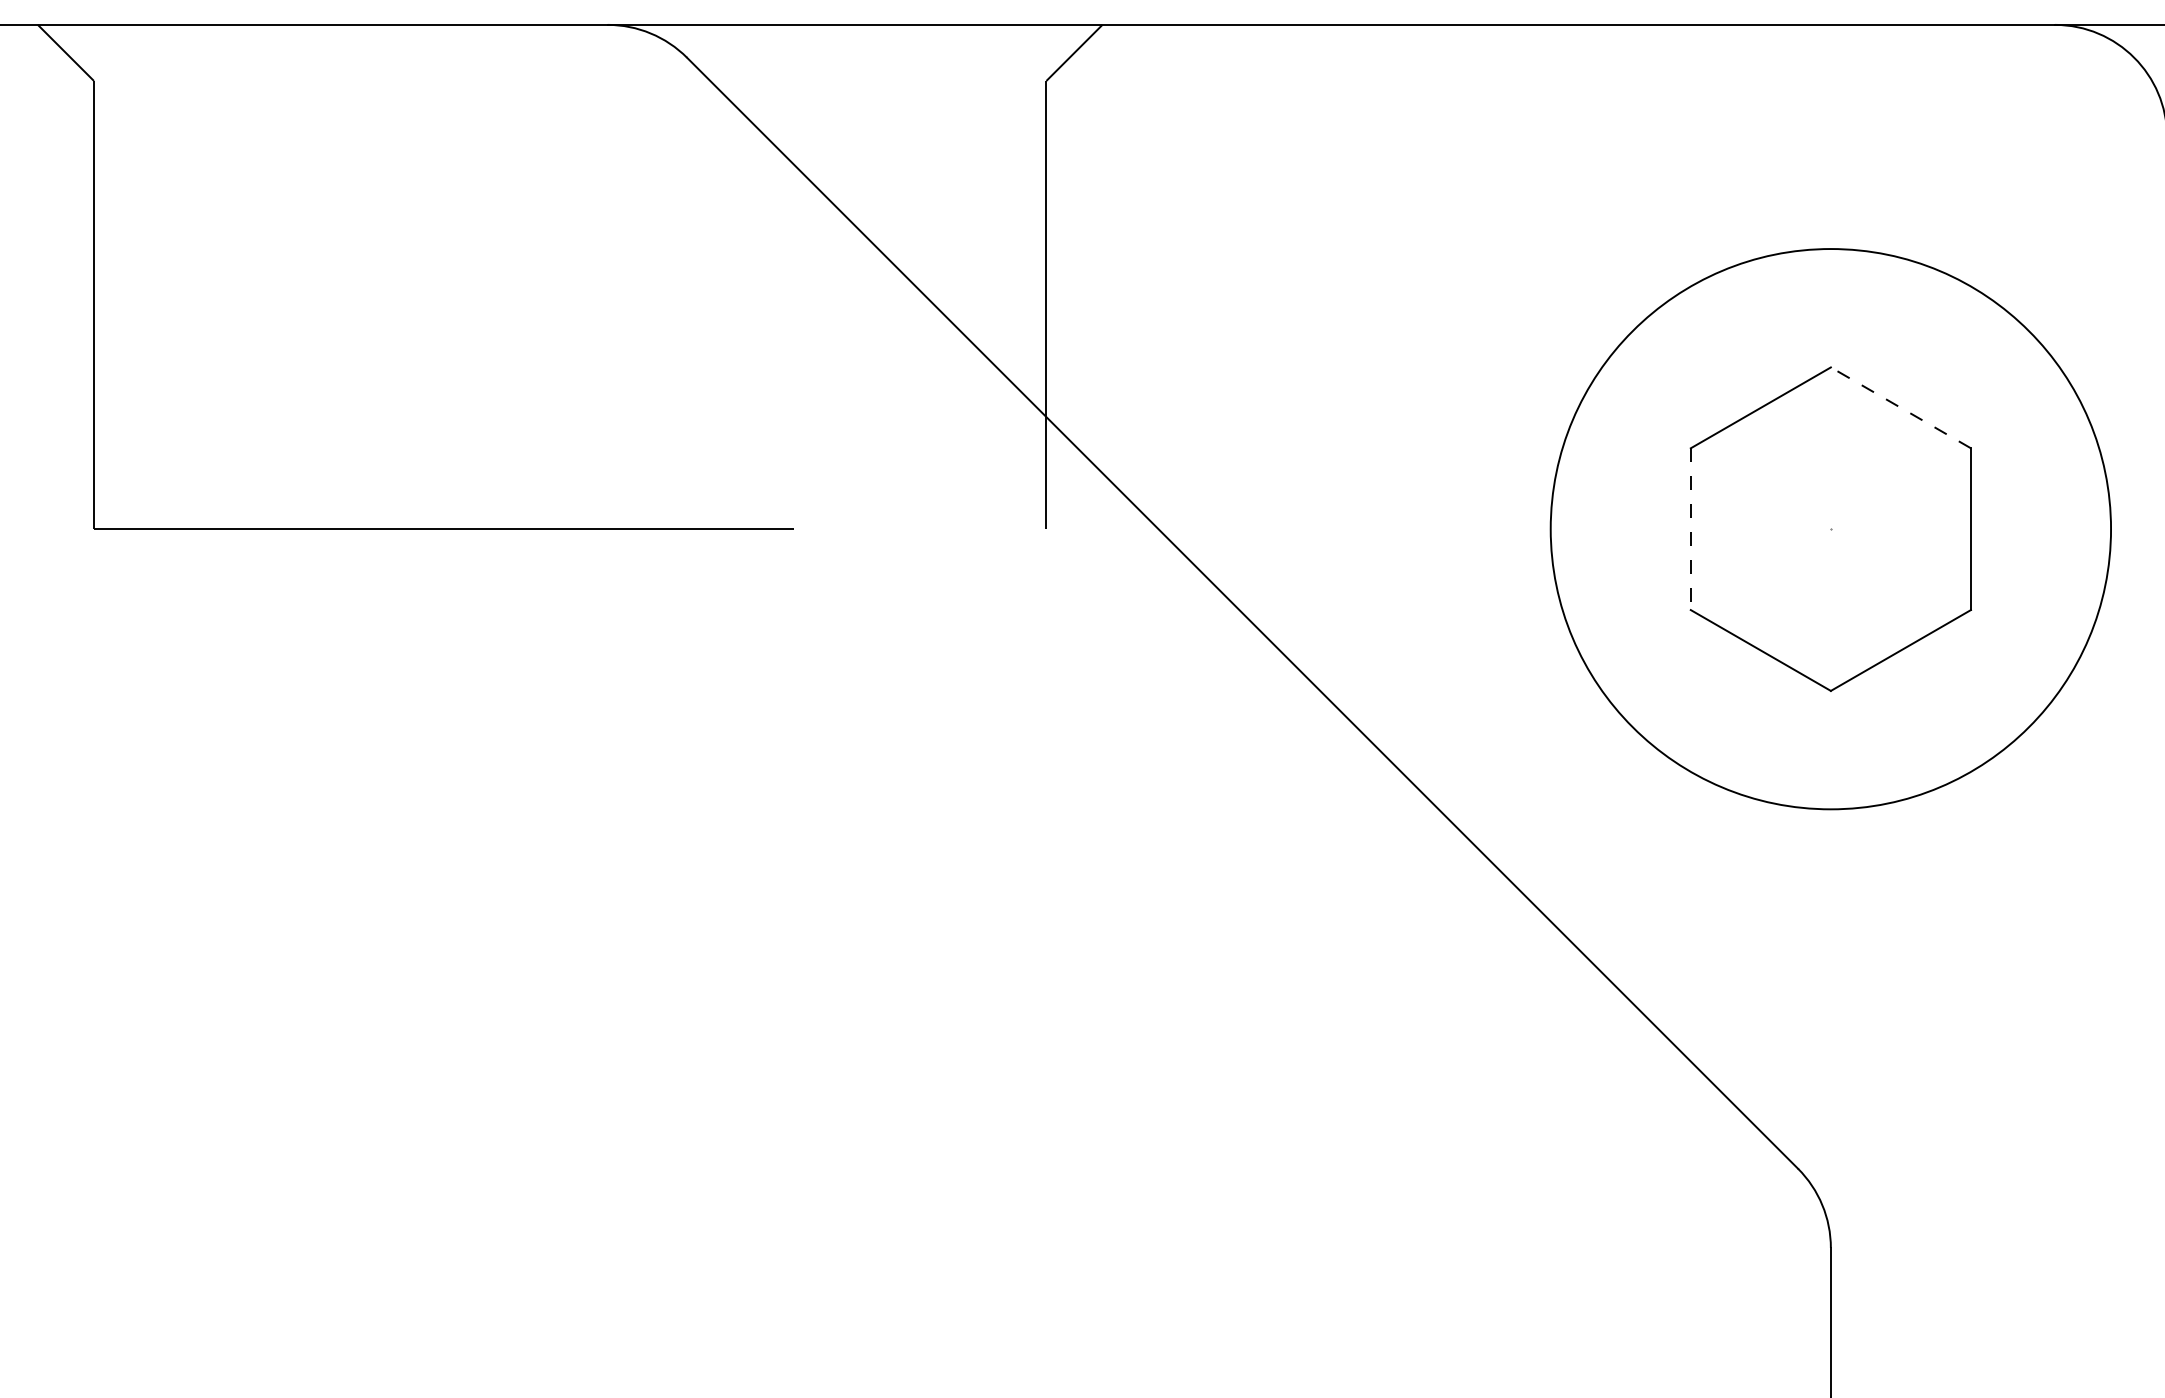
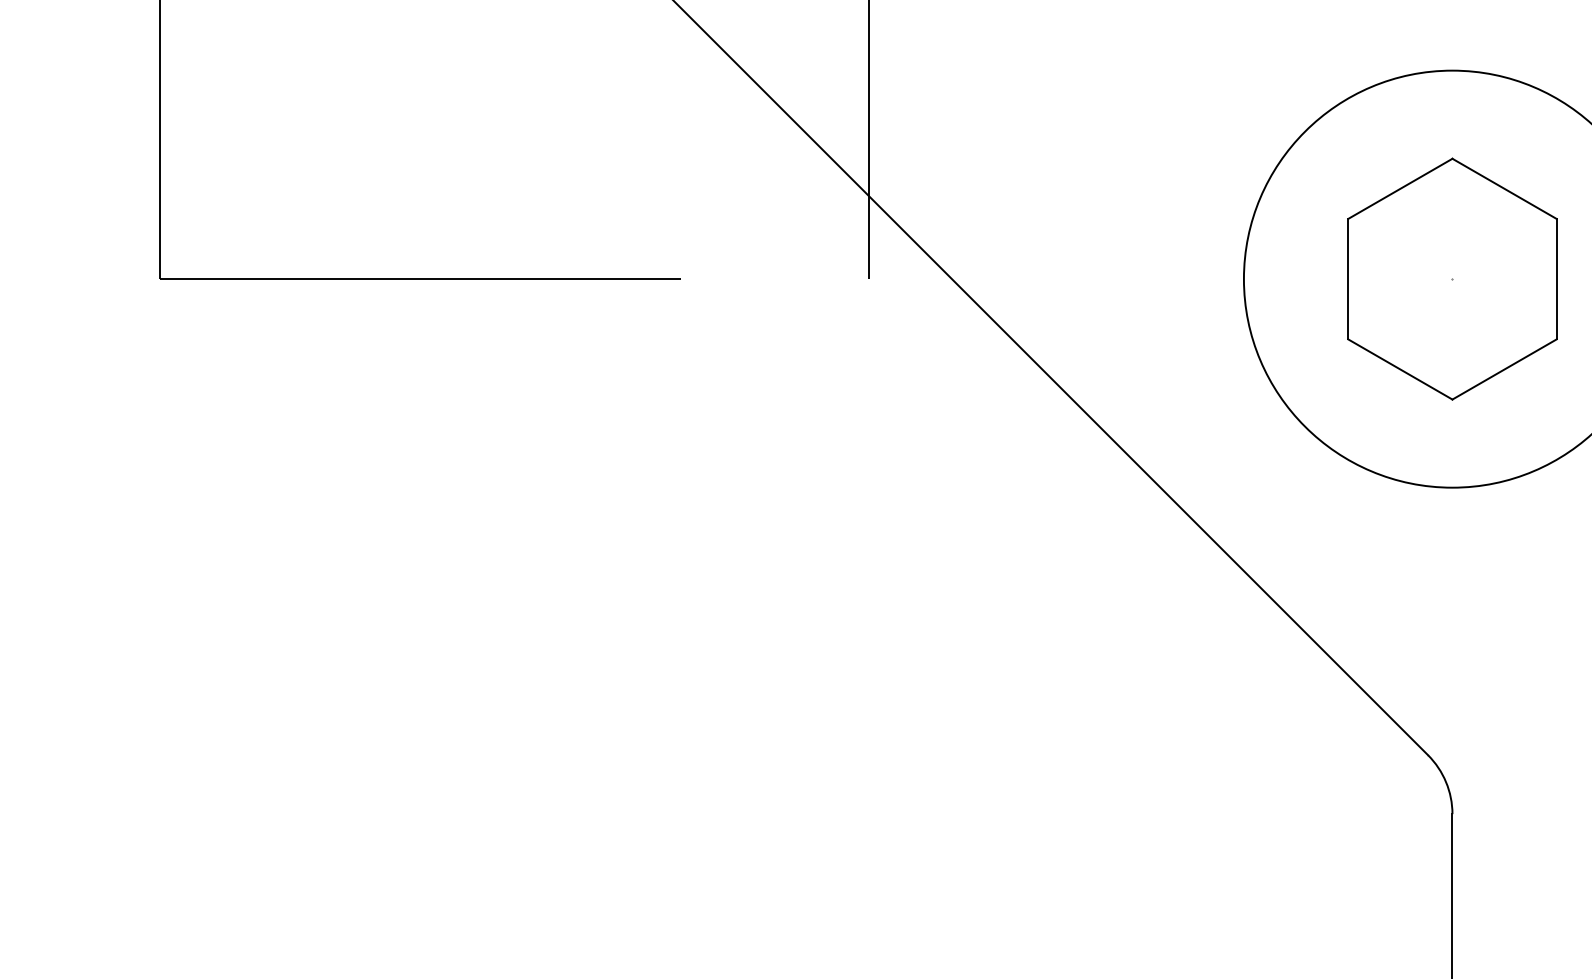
line: (1900, 407) -> (1504, 188), dashed -> solid
line: (1690, 529) -> (1347, 279), dashed -> solid

